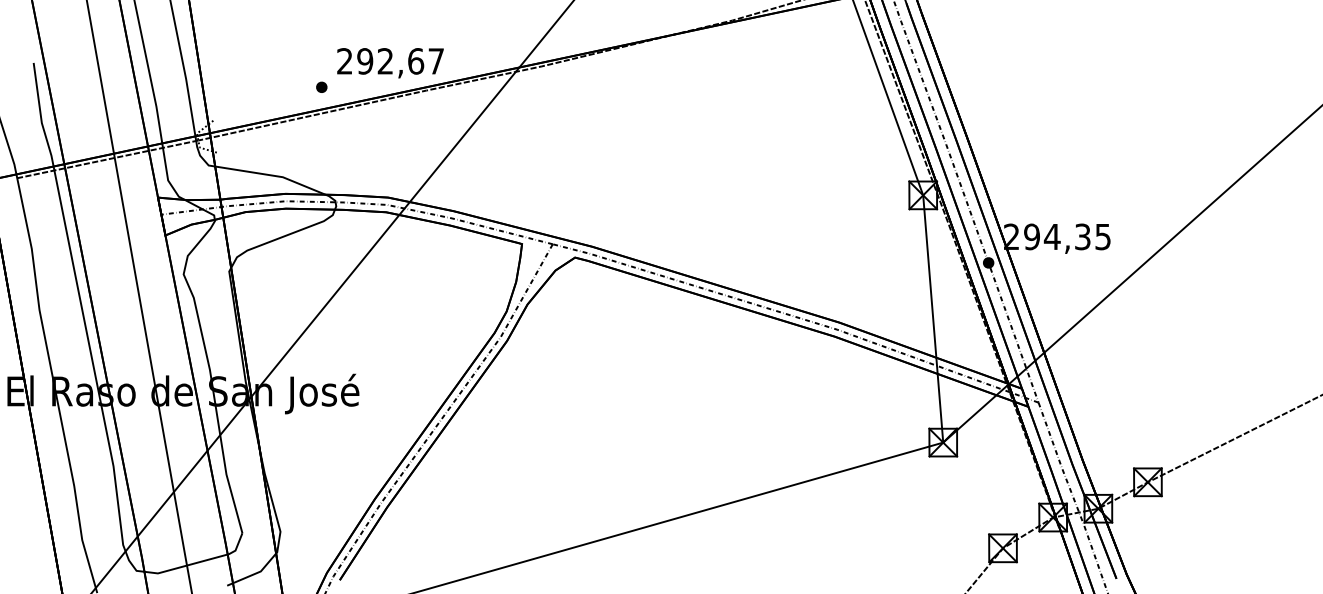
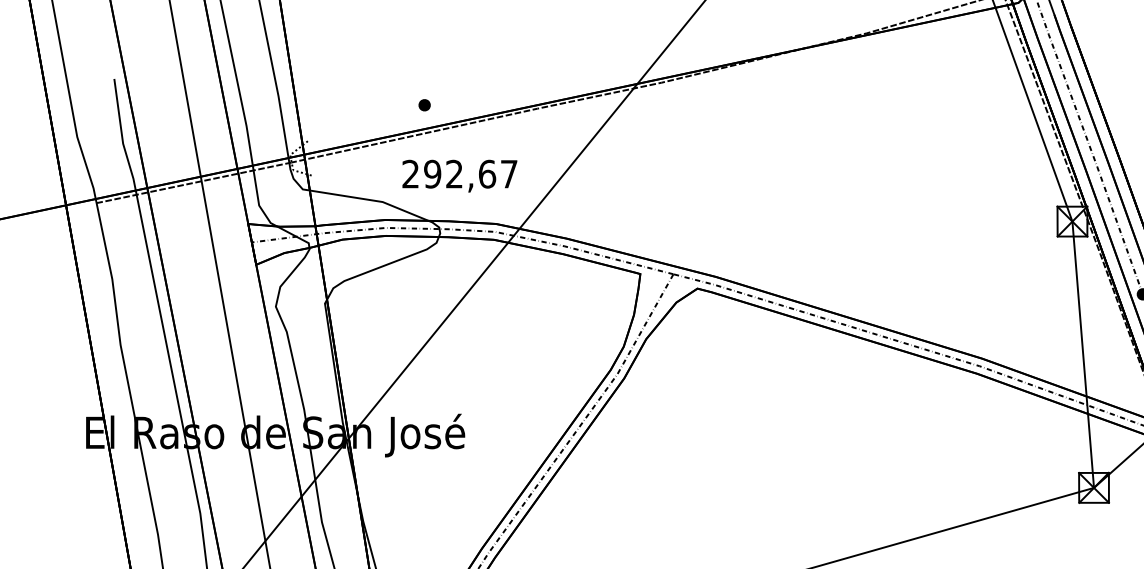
text: (390, 63) -> (459, 176), moved

